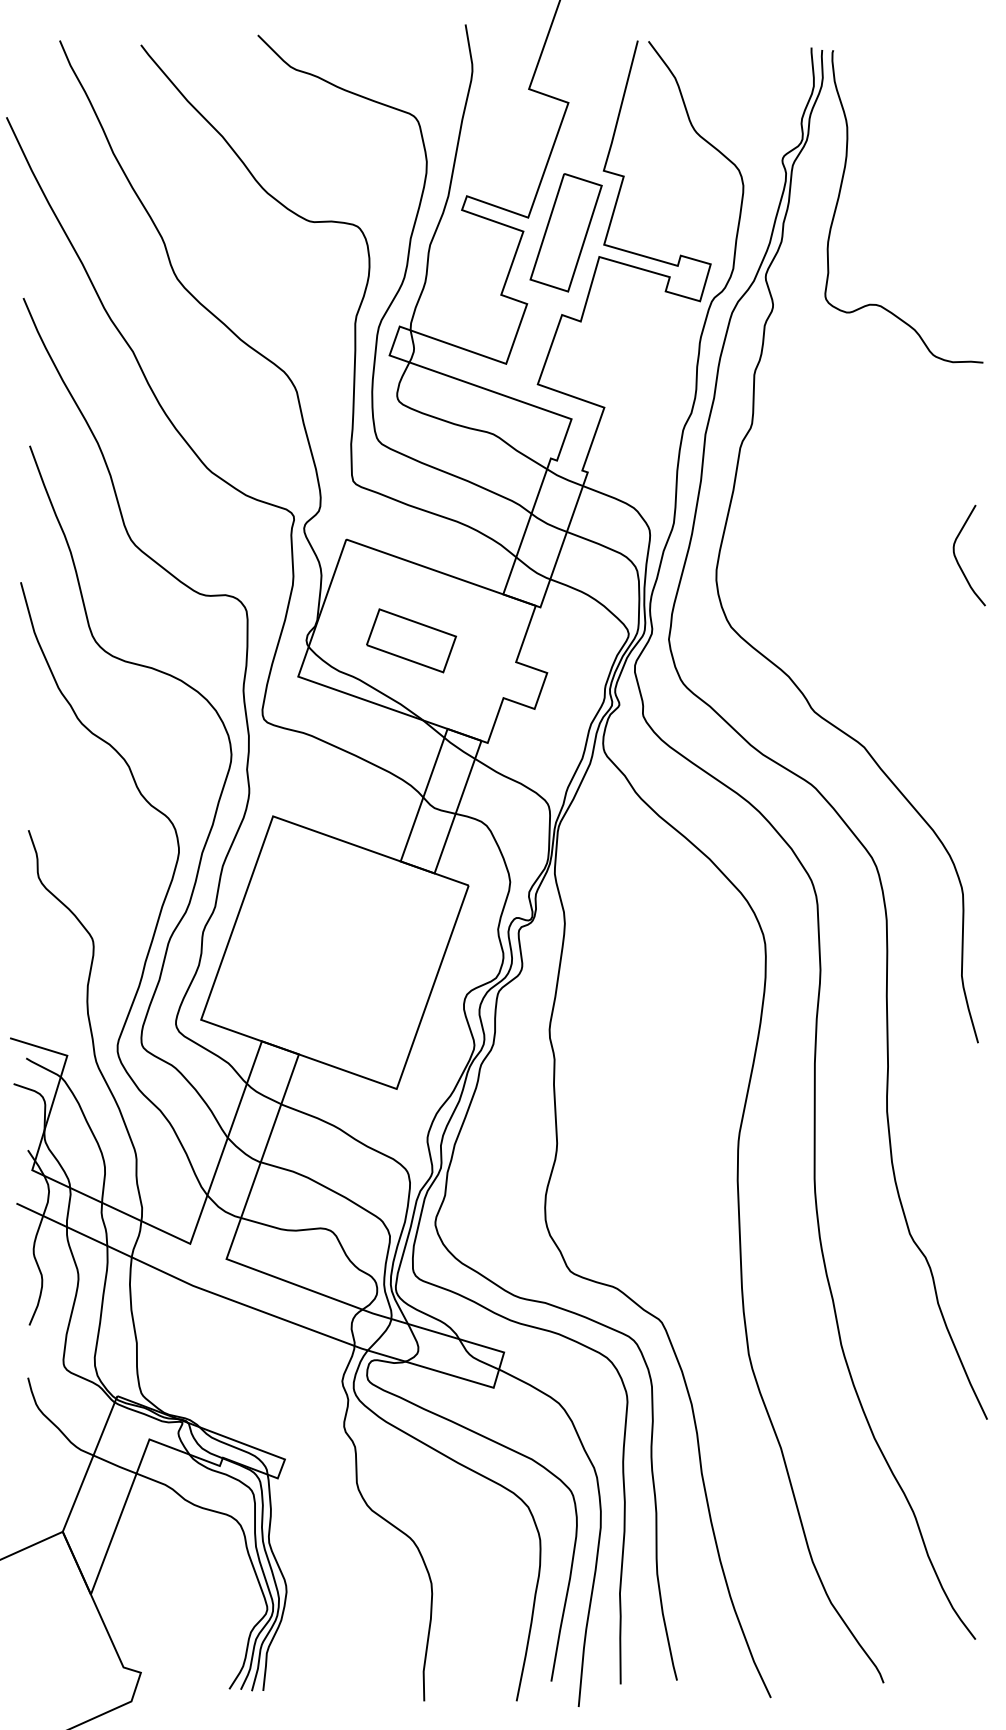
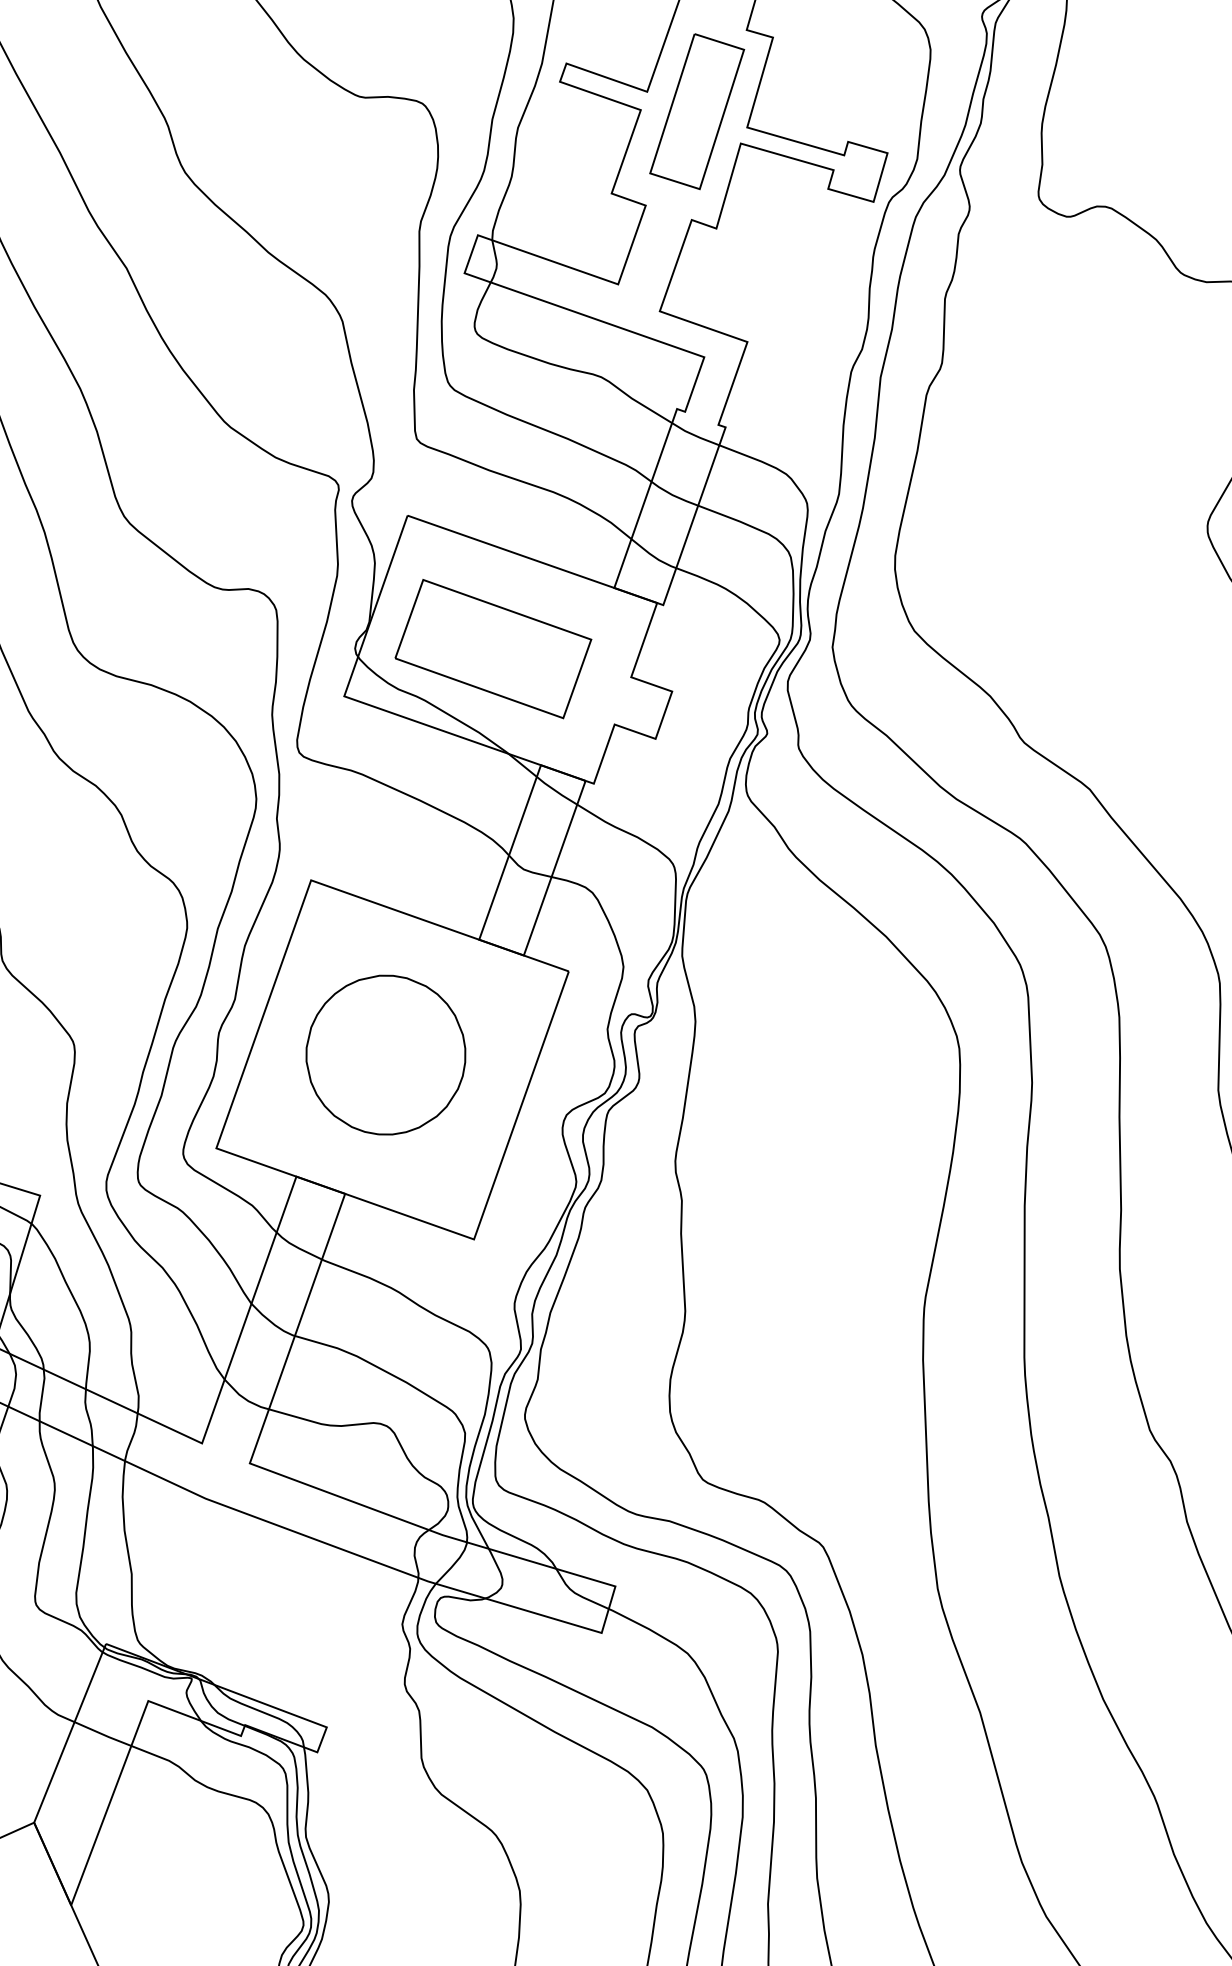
part: (411, 640) -> (493, 648), size x1.67
part: (329, 948) -> (385, 1054), added

